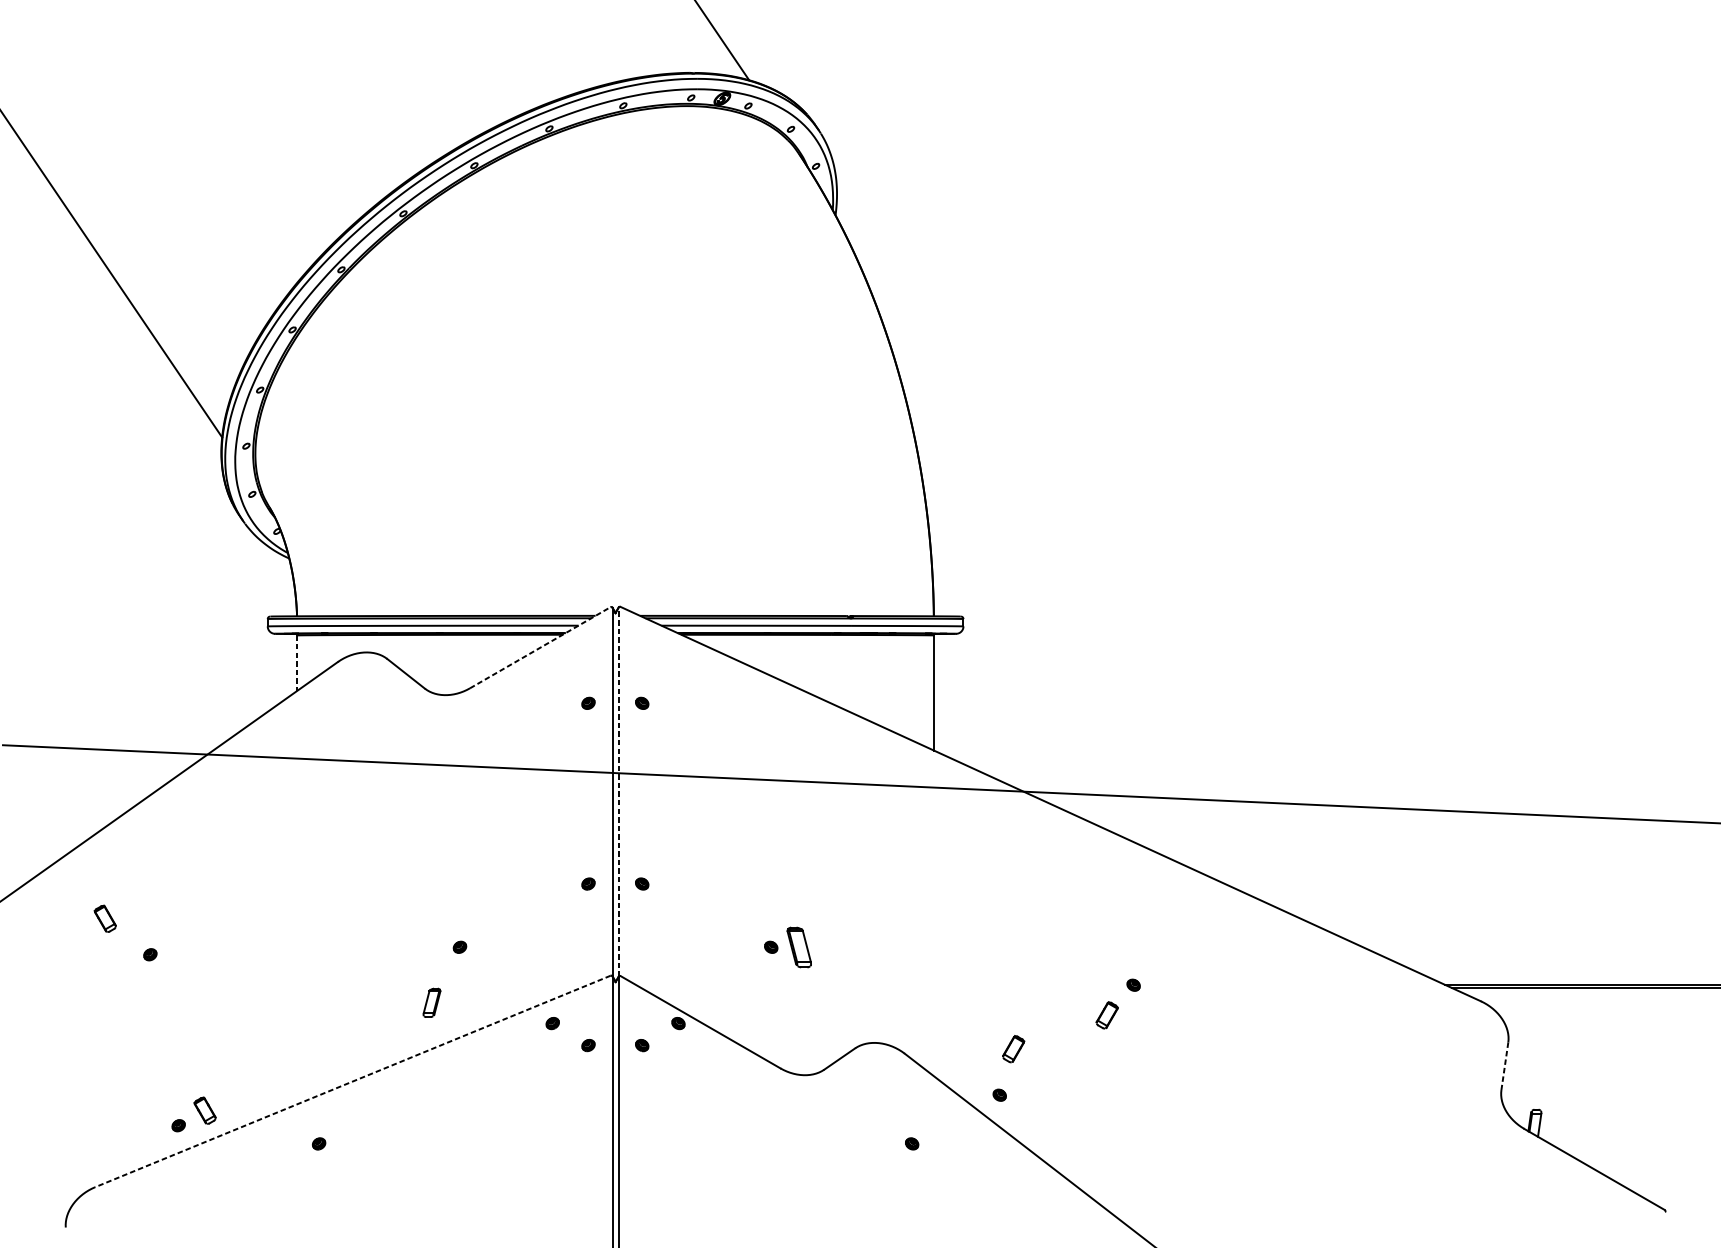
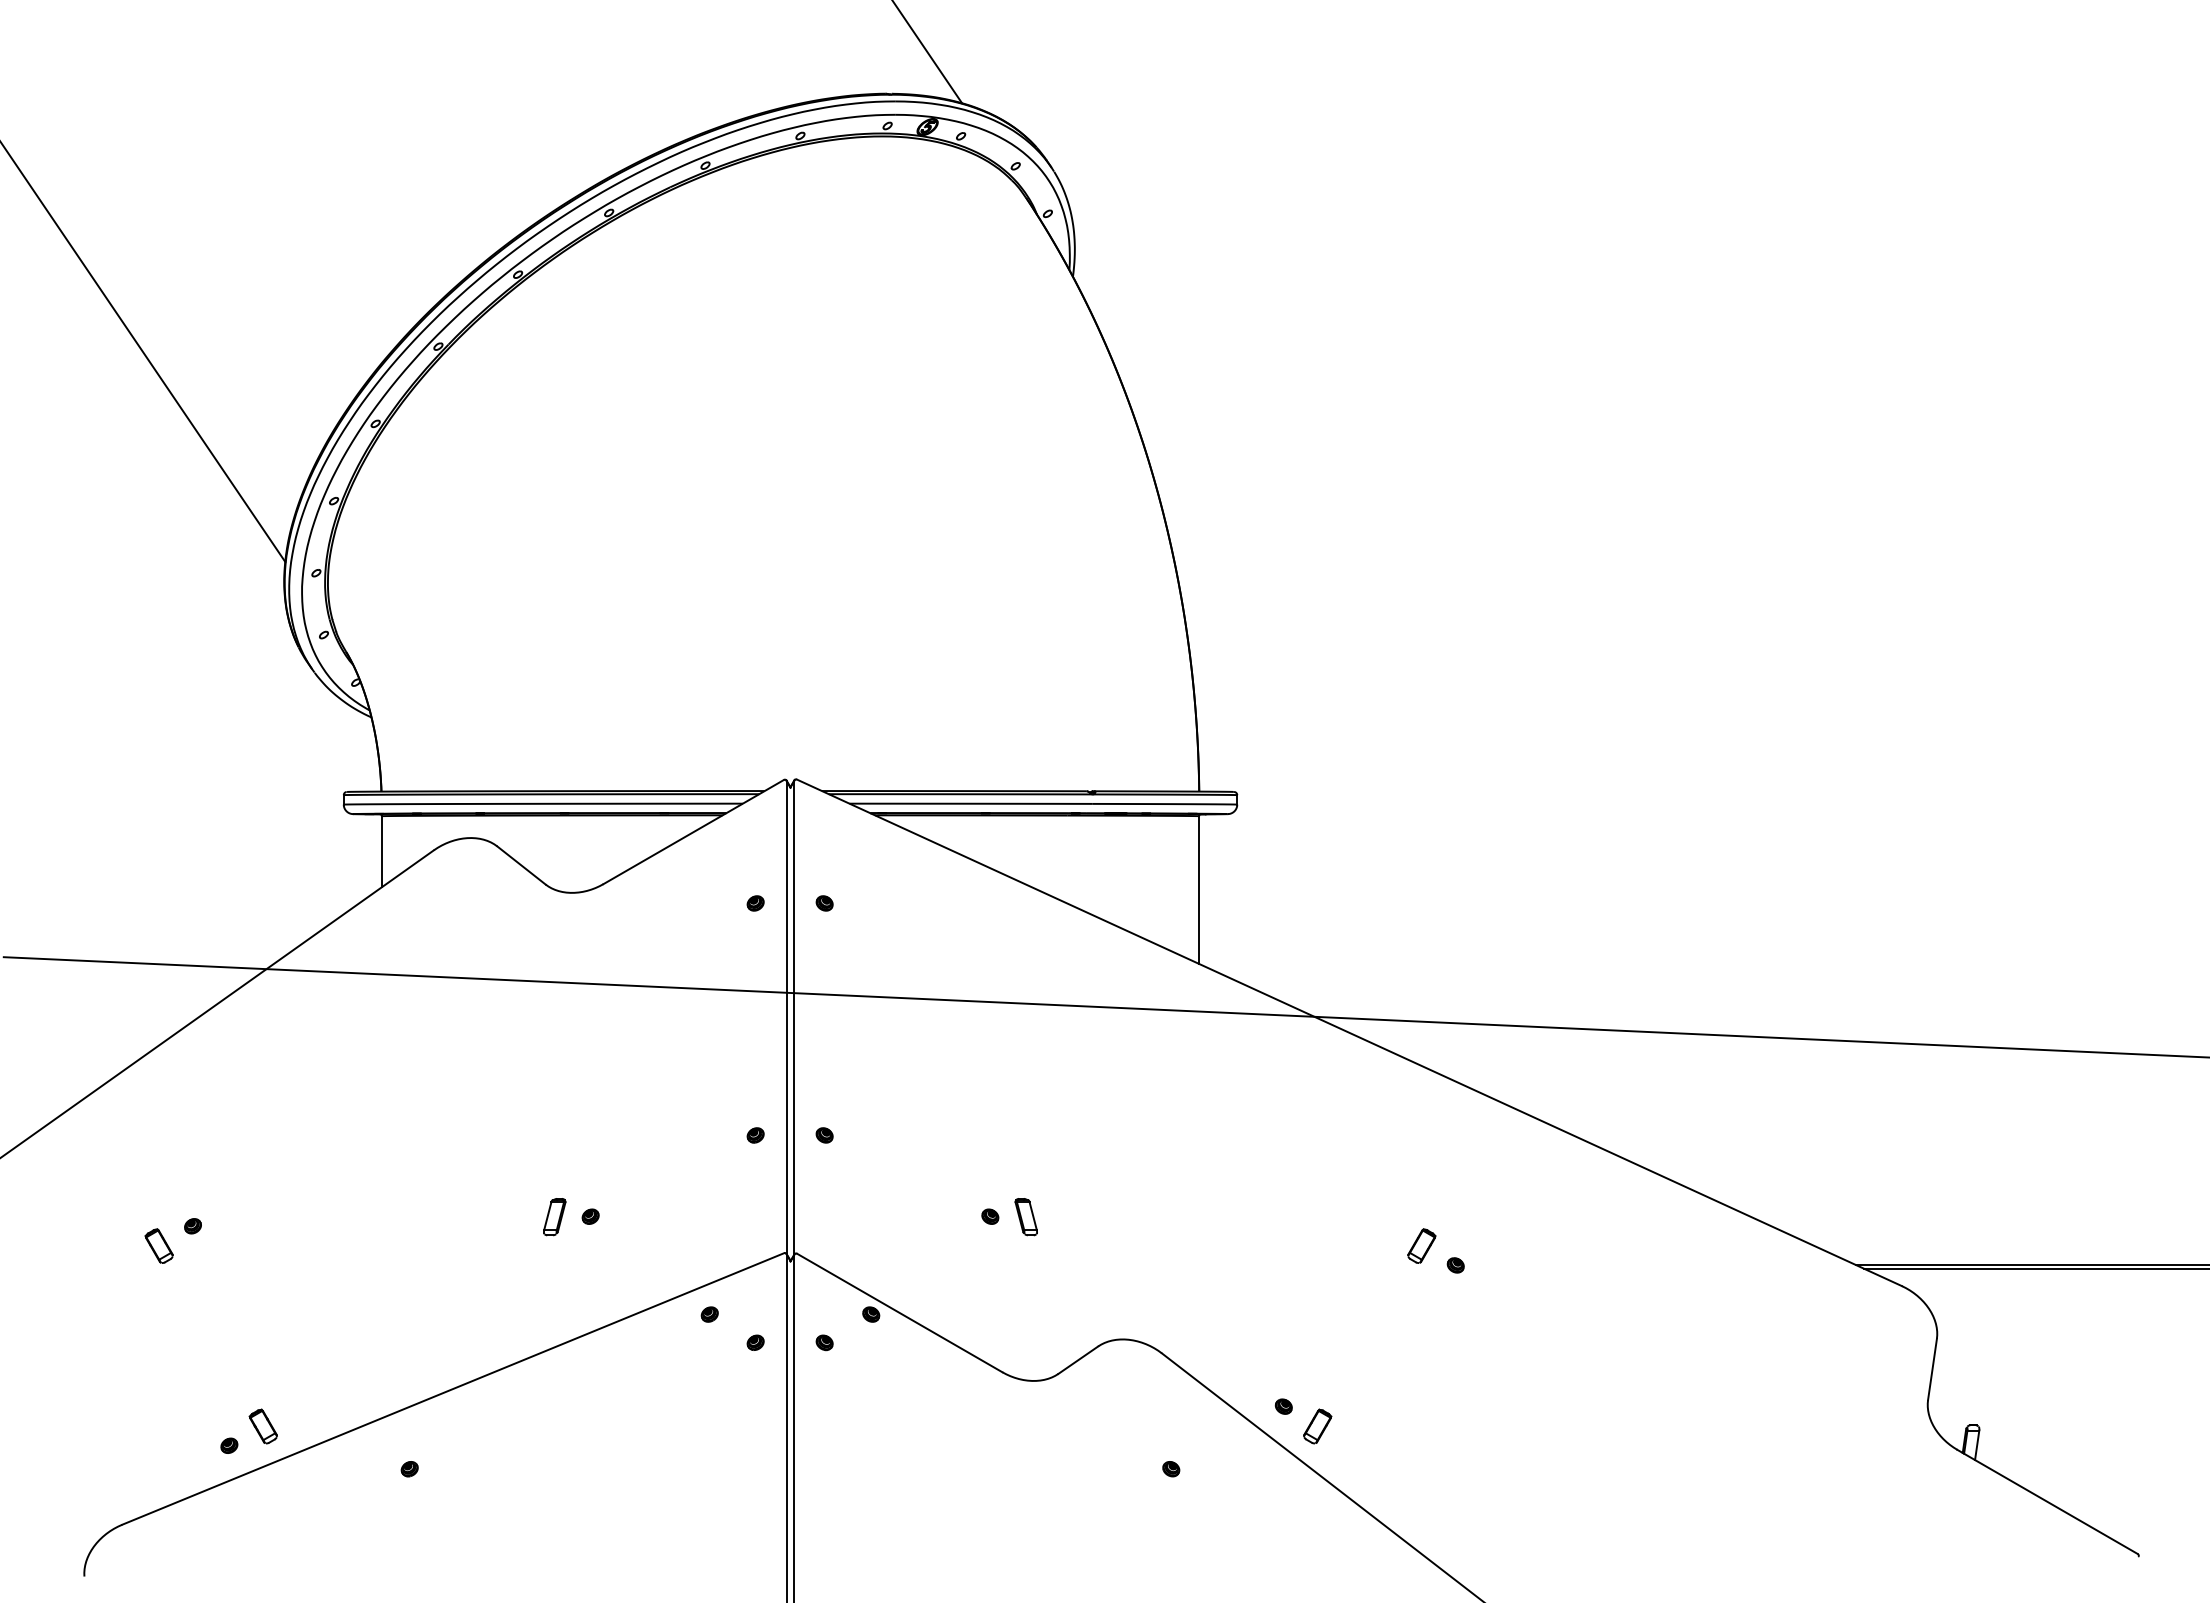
line: (540, 647) -> (694, 831), dashed -> solid
line: (297, 662) -> (381, 851), dashed -> solid
line: (618, 792) -> (794, 1017), dashed -> solid
part: (104, 918) -> (158, 1245), moved
part: (798, 947) -> (1025, 1217), size x0.71
part: (431, 1003) -> (554, 1217), moved
part: (1106, 1014) -> (1421, 1245), moved
part: (1013, 1049) -> (1317, 1426), moved
line: (1504, 1066) -> (1932, 1369), dashed -> solid
line: (353, 1081) -> (453, 1388), dashed -> solid

